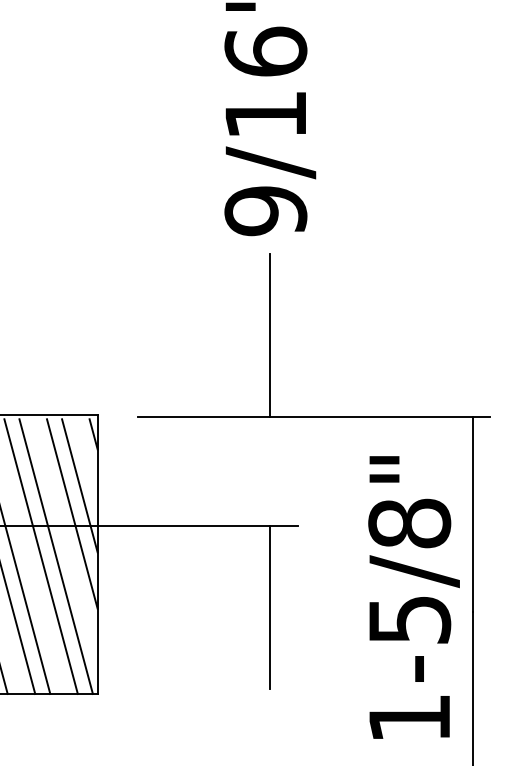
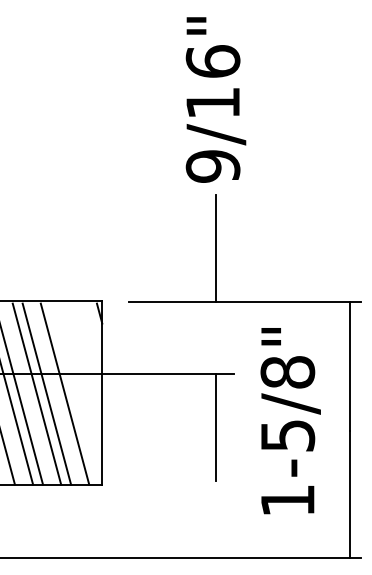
line: (79, 485) -> (90, 347), removed
line: (72, 513) -> (85, 365), removed
line: (55, 555) -> (74, 393), removed
text: (413, 598) -> (290, 421), moved

